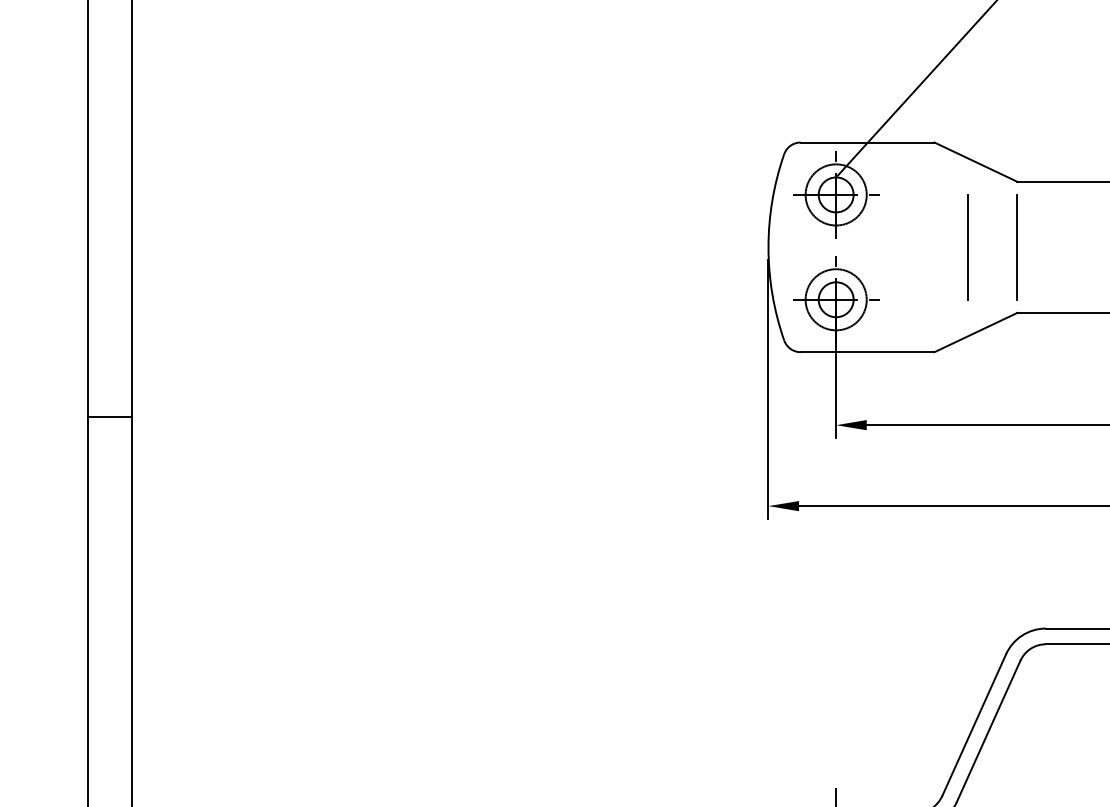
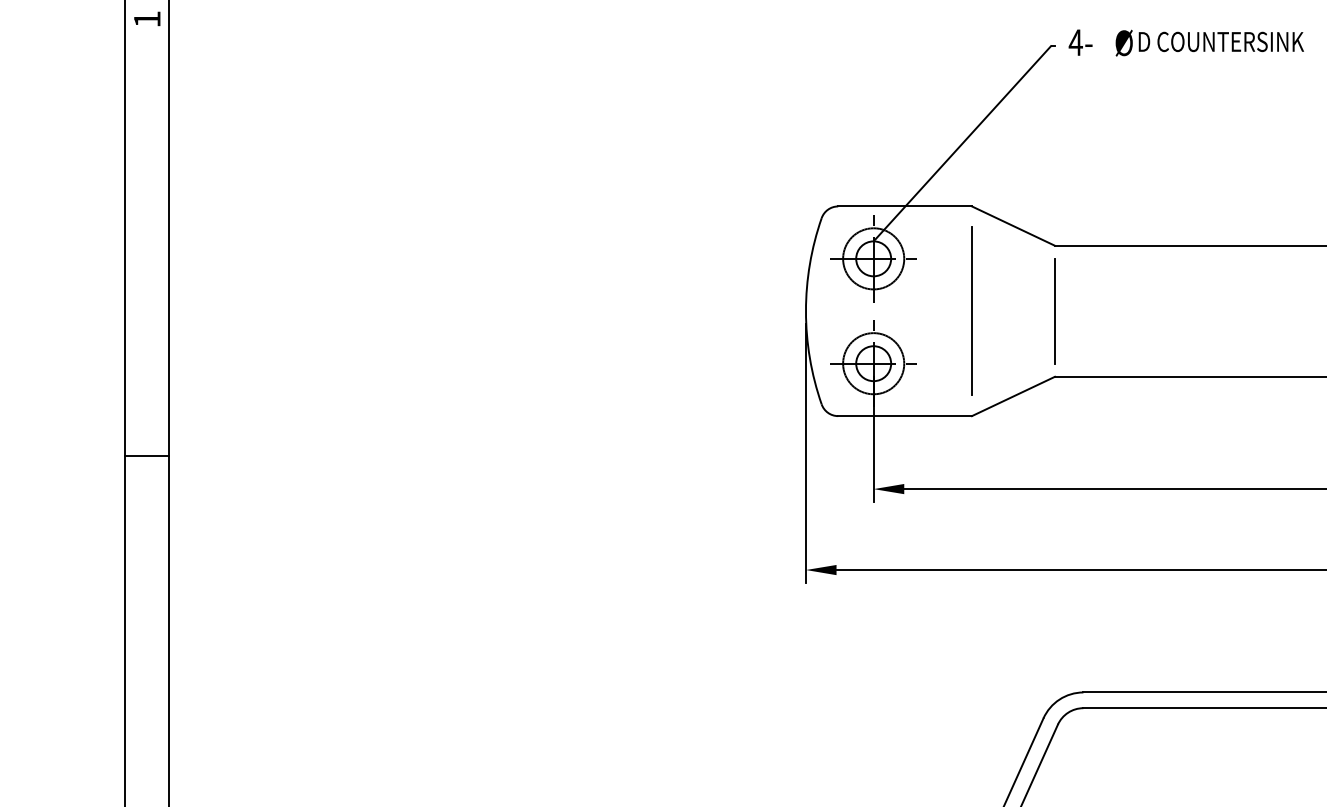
line: (934, 247) -> (971, 311), added
line: (968, 247) -> (1005, 311), removed
line: (110, 417) -> (147, 456), moved

